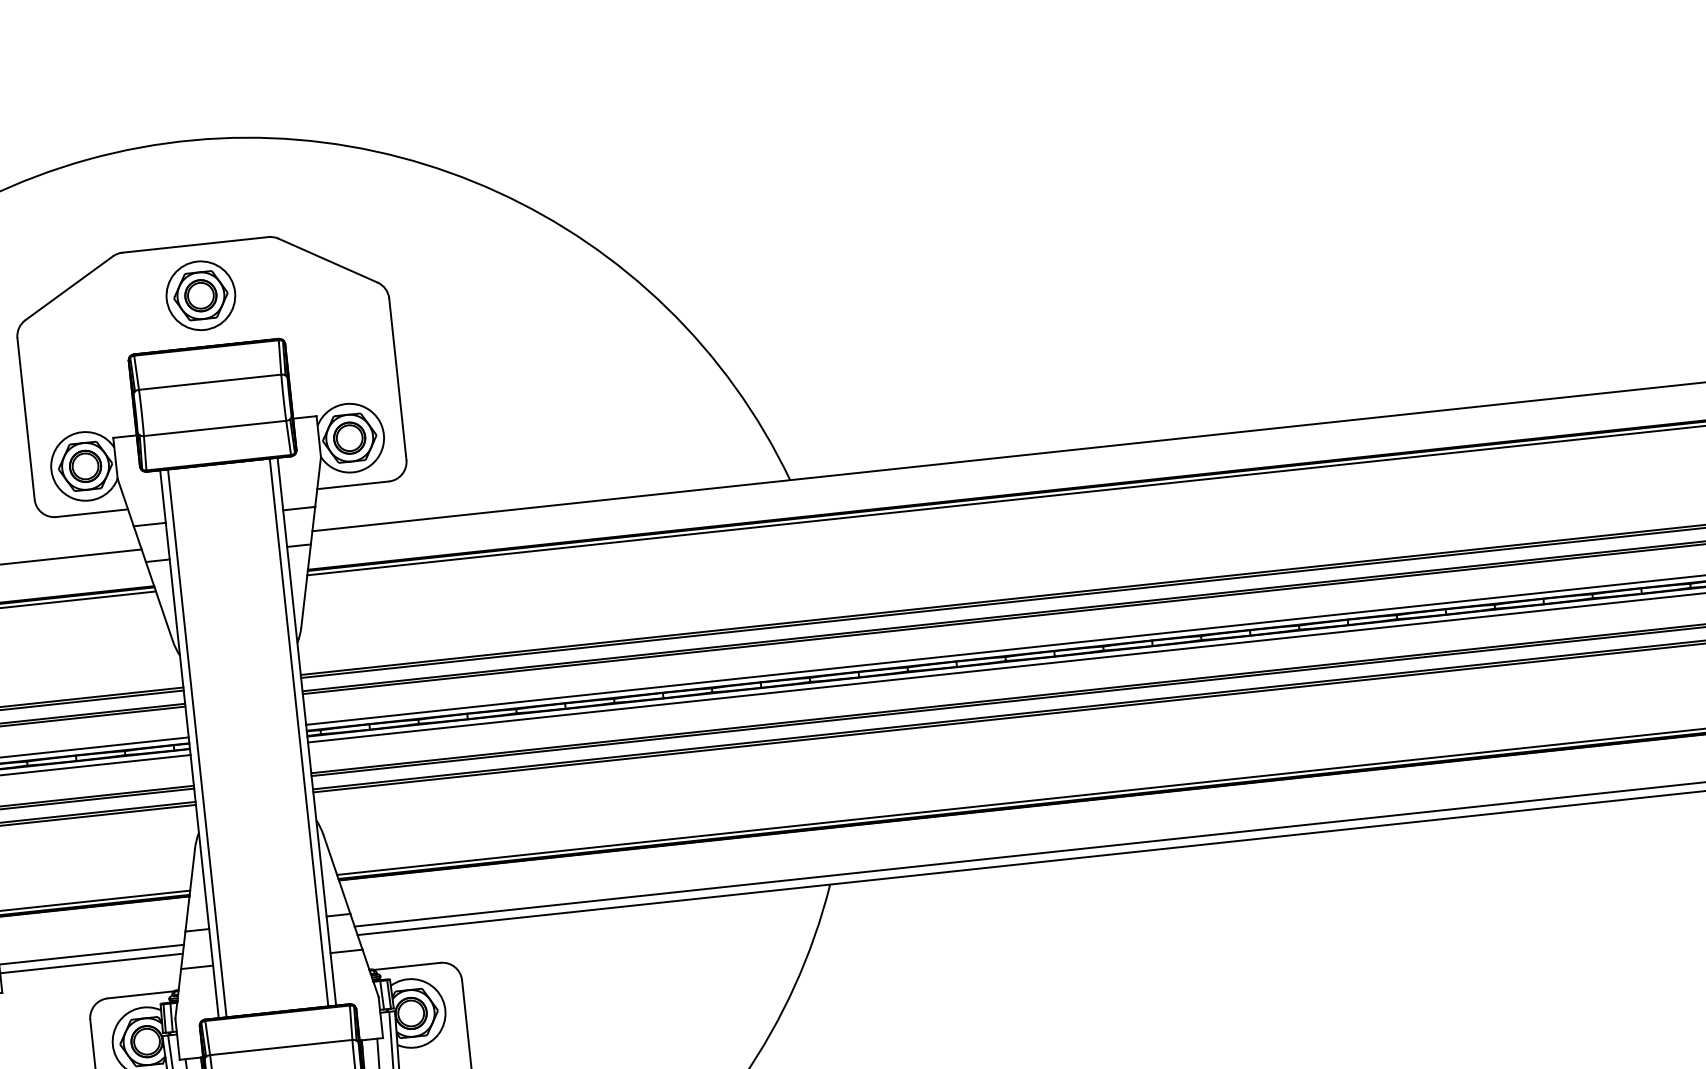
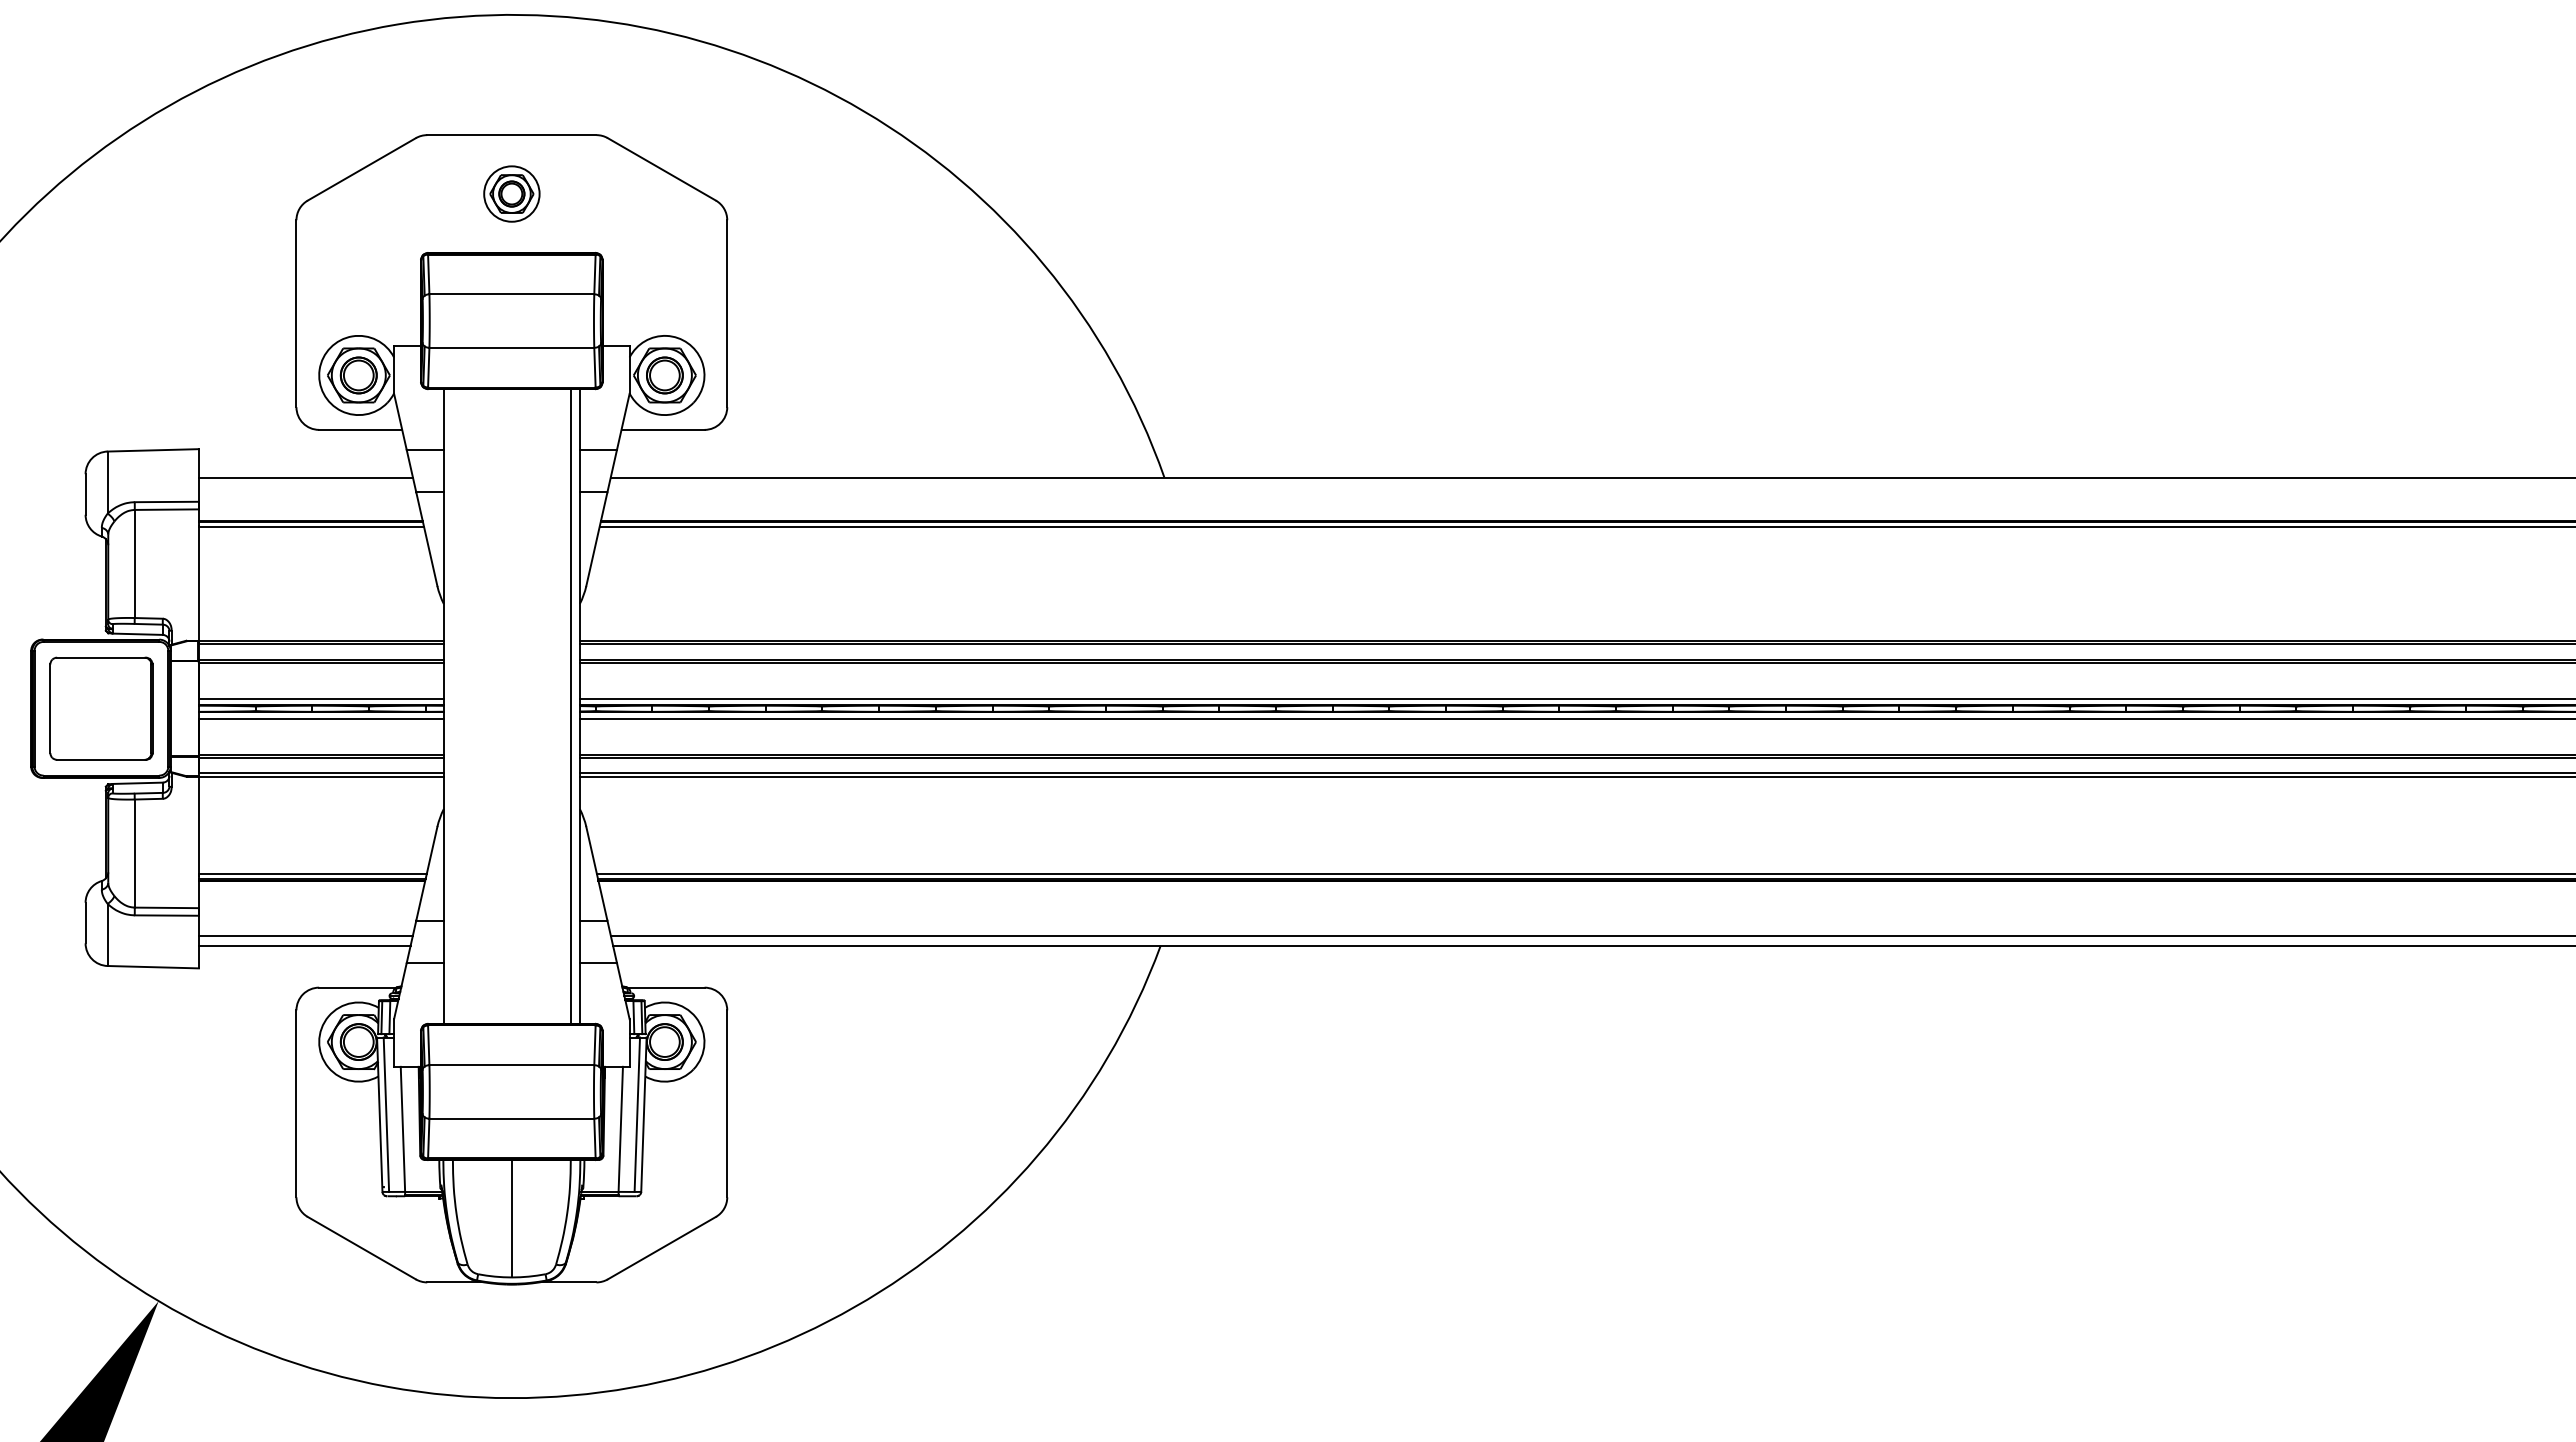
part: (200, 295) -> (511, 193), size x0.7
line: (196, 743) -> (452, 706), removed

